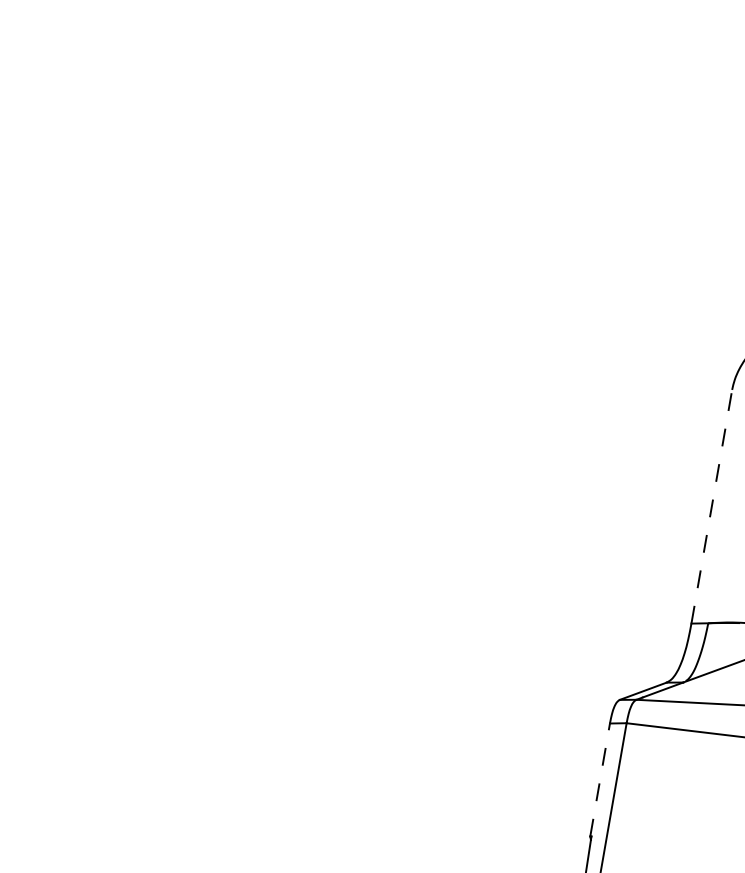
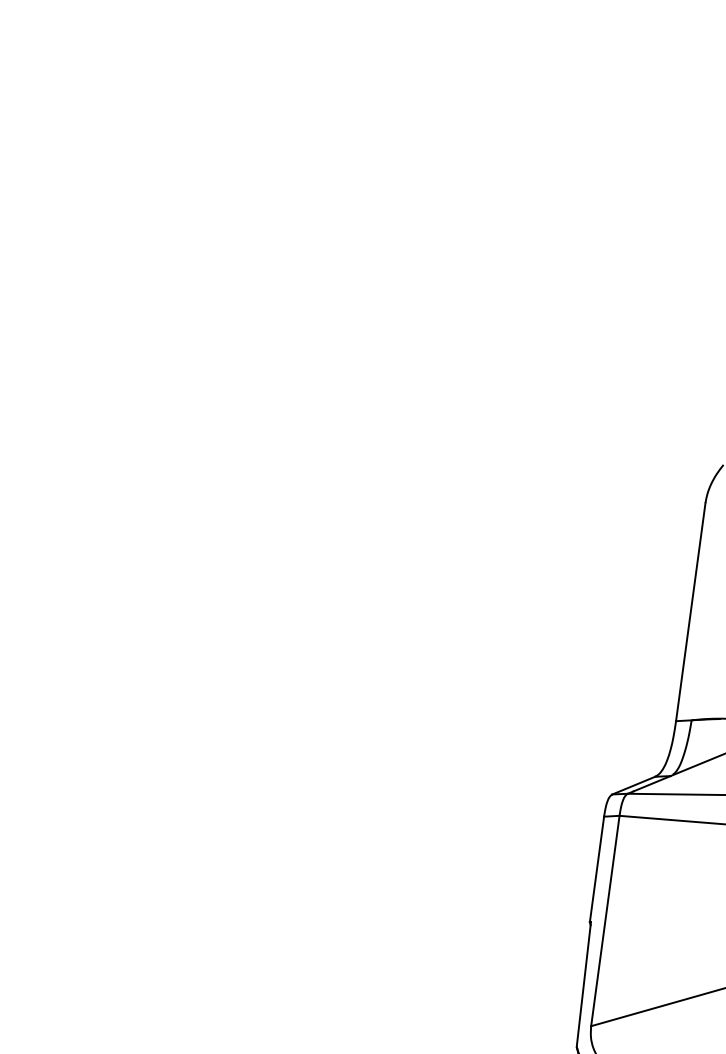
line: (711, 507) -> (690, 612), dashed -> solid
line: (600, 779) -> (597, 868), dashed -> solid

